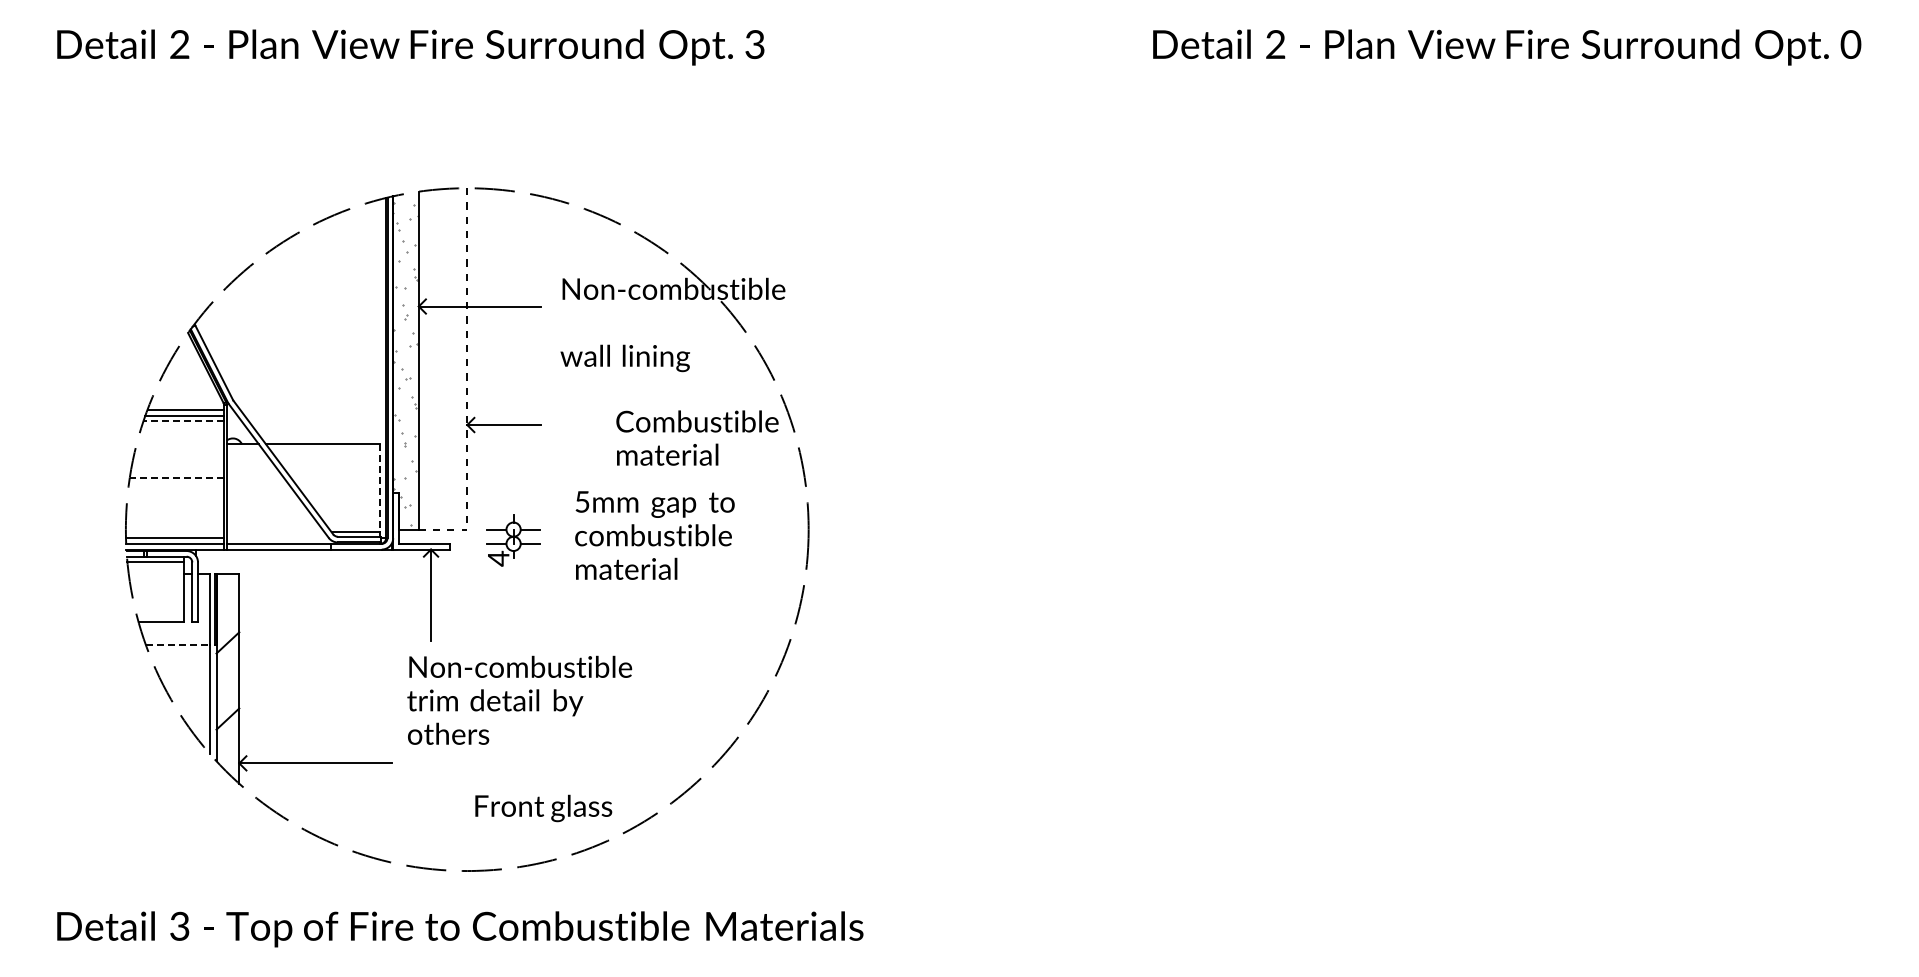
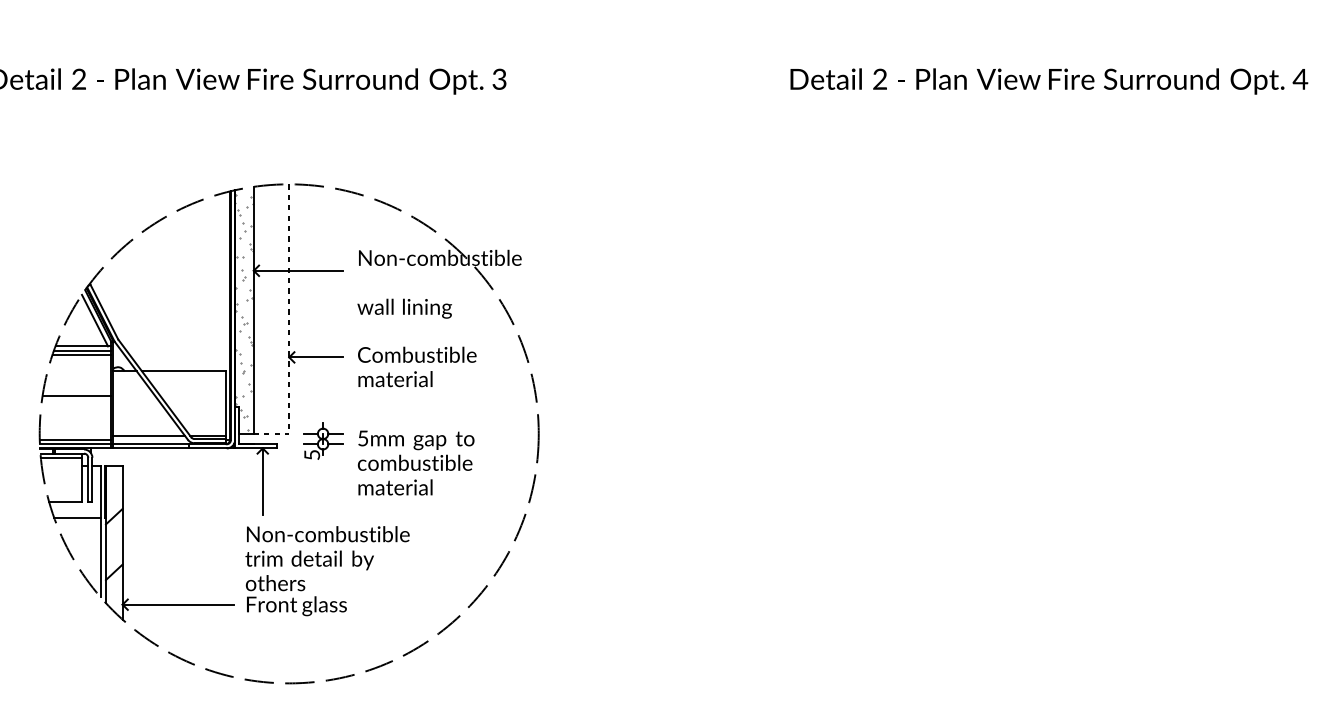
text: (1850, 44) -> (1300, 79), 0 -> 4
line: (201, 374) -> (94, 320), added
line: (183, 421) -> (81, 354), dashed -> solid
text: (697, 437) -> (417, 366), moved
line: (176, 478) -> (76, 396), dashed -> solid
line: (380, 488) -> (225, 403), dashed -> solid
line: (275, 532) -> (149, 435), added
text: (654, 535) -> (415, 463), moved
text: (498, 558) -> (312, 454), 4 -> 5
line: (177, 645) -> (77, 518), dashed -> solid
text: (543, 808) -> (296, 606), moved

